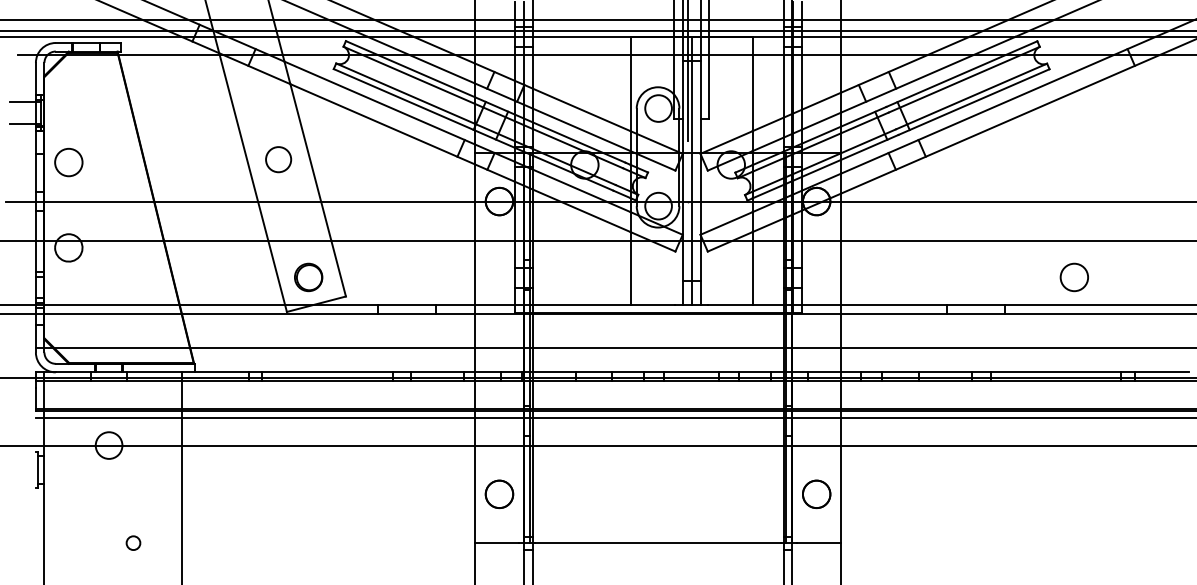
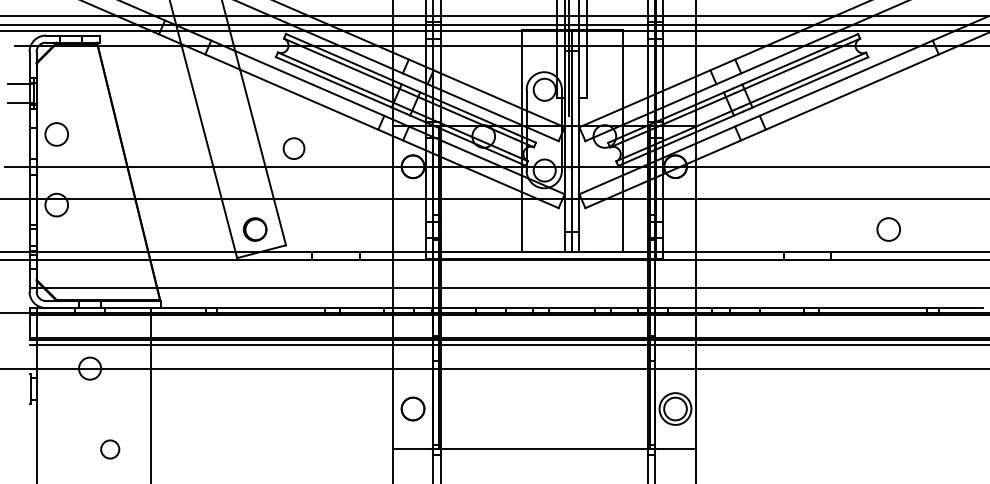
circle: (278, 159) -> (293, 148), moved
circle: (816, 494) -> (675, 409), size x1.4
circle: (133, 542) -> (110, 448), size x1.6

